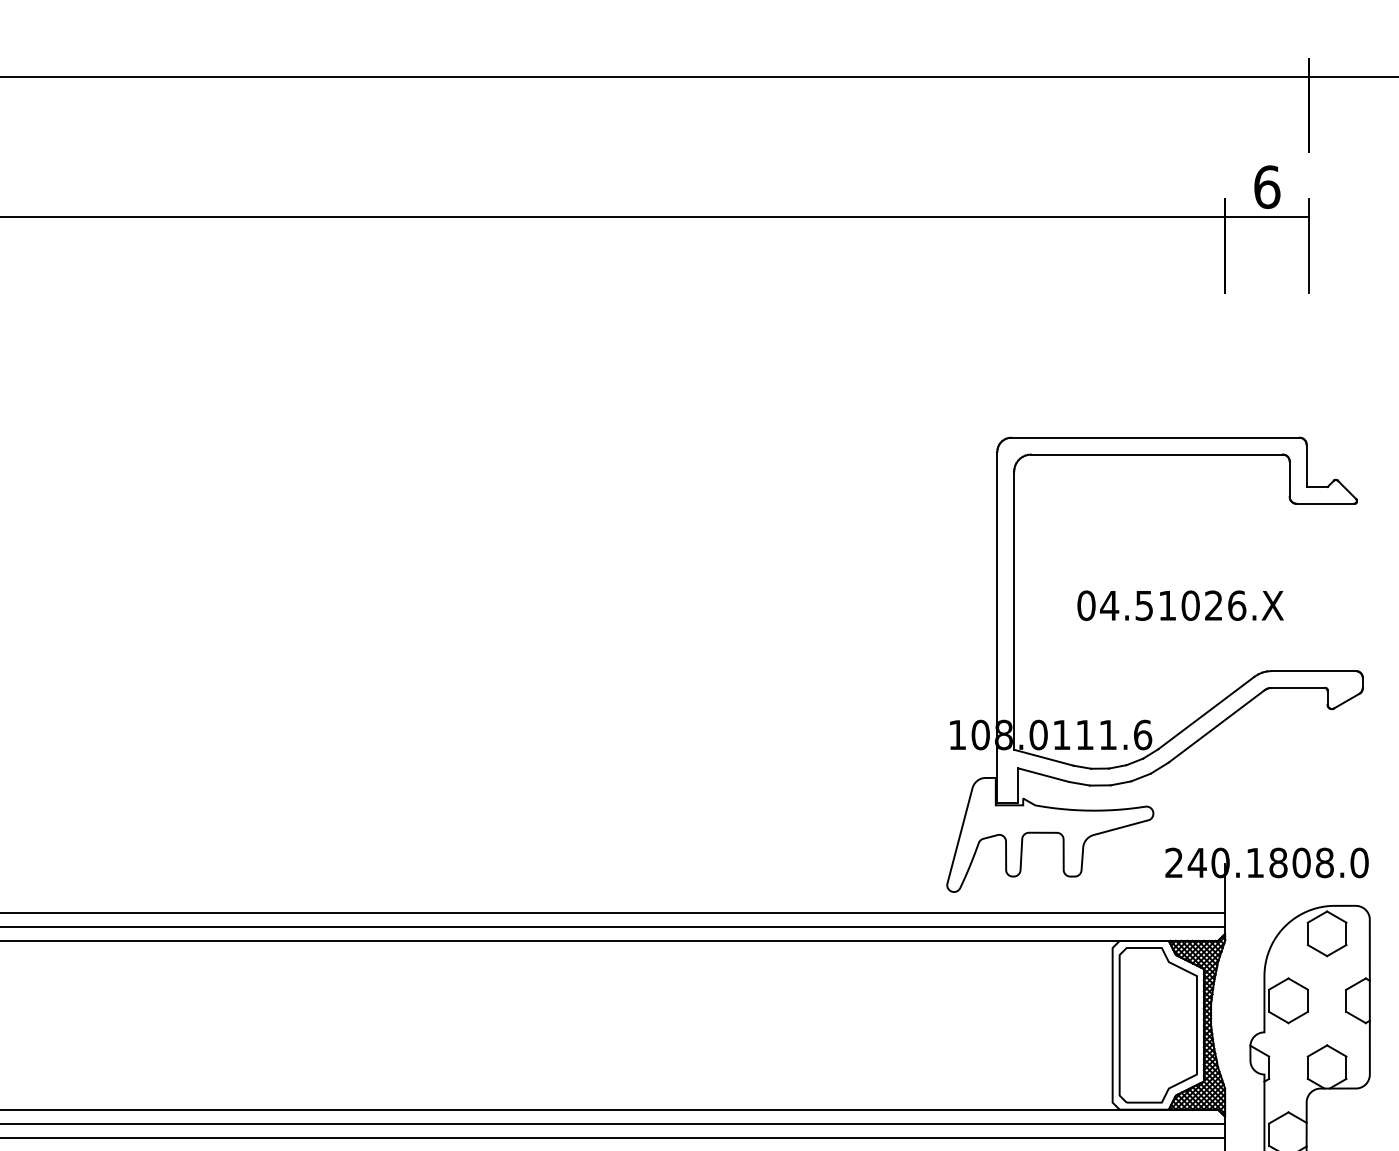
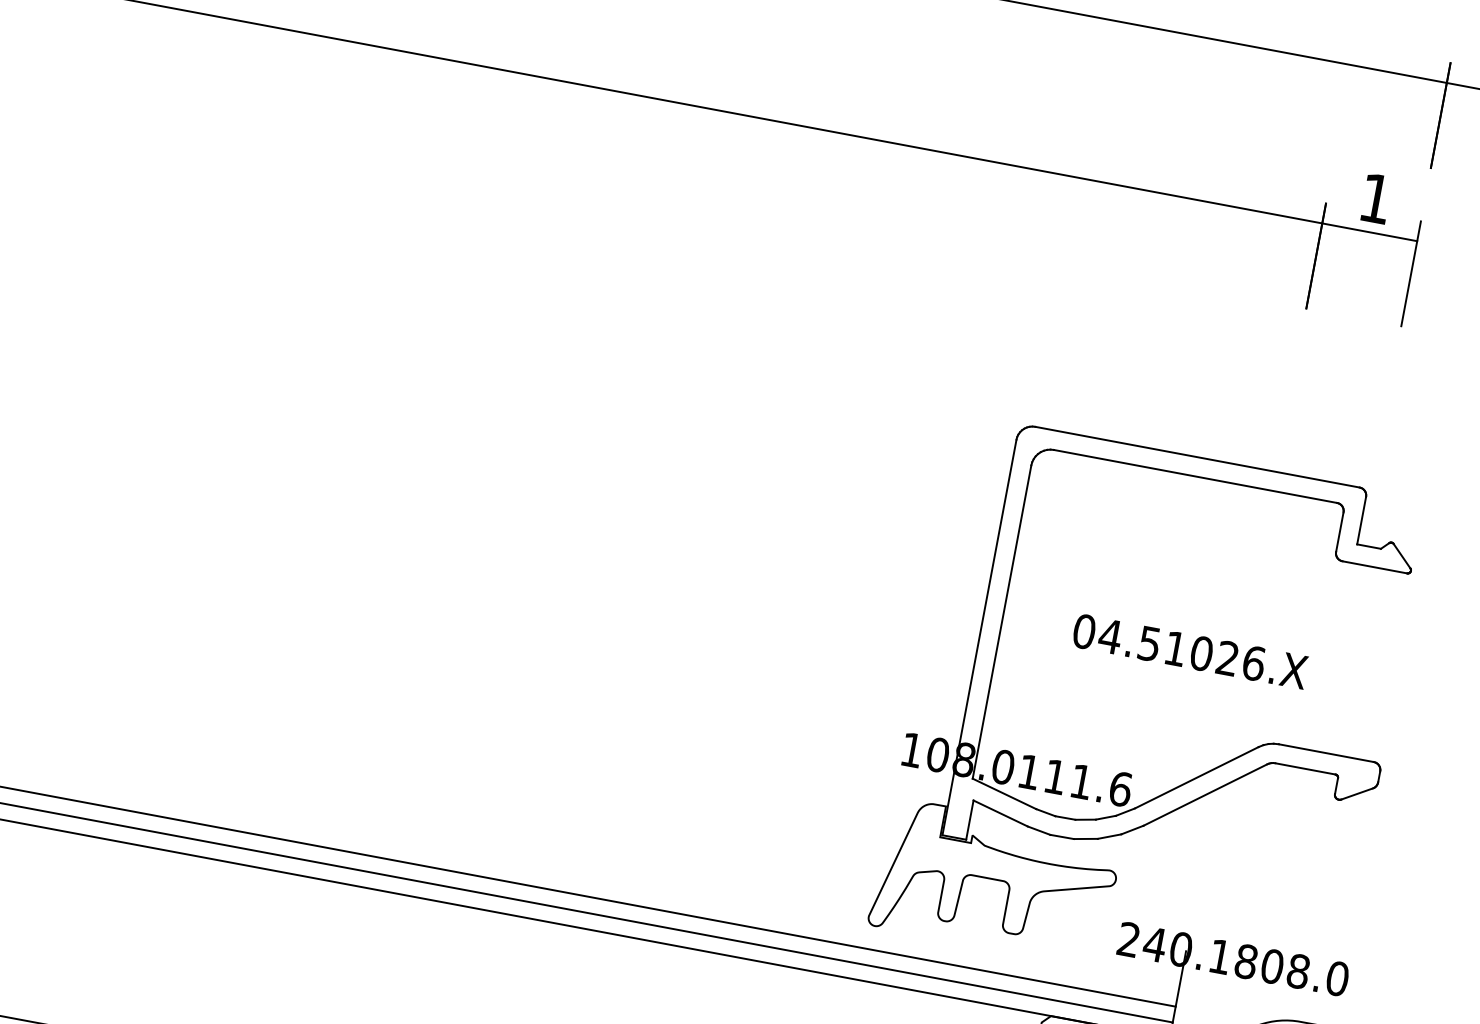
text: (1267, 186) -> (1376, 197), 6 -> 1

